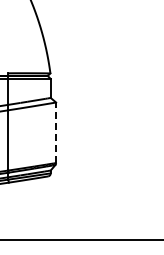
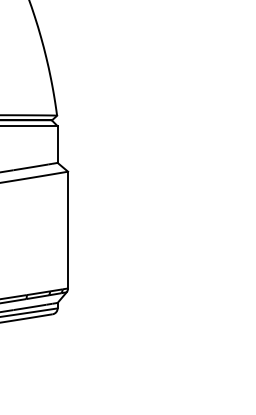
line: (56, 132) -> (68, 229), dashed -> solid

